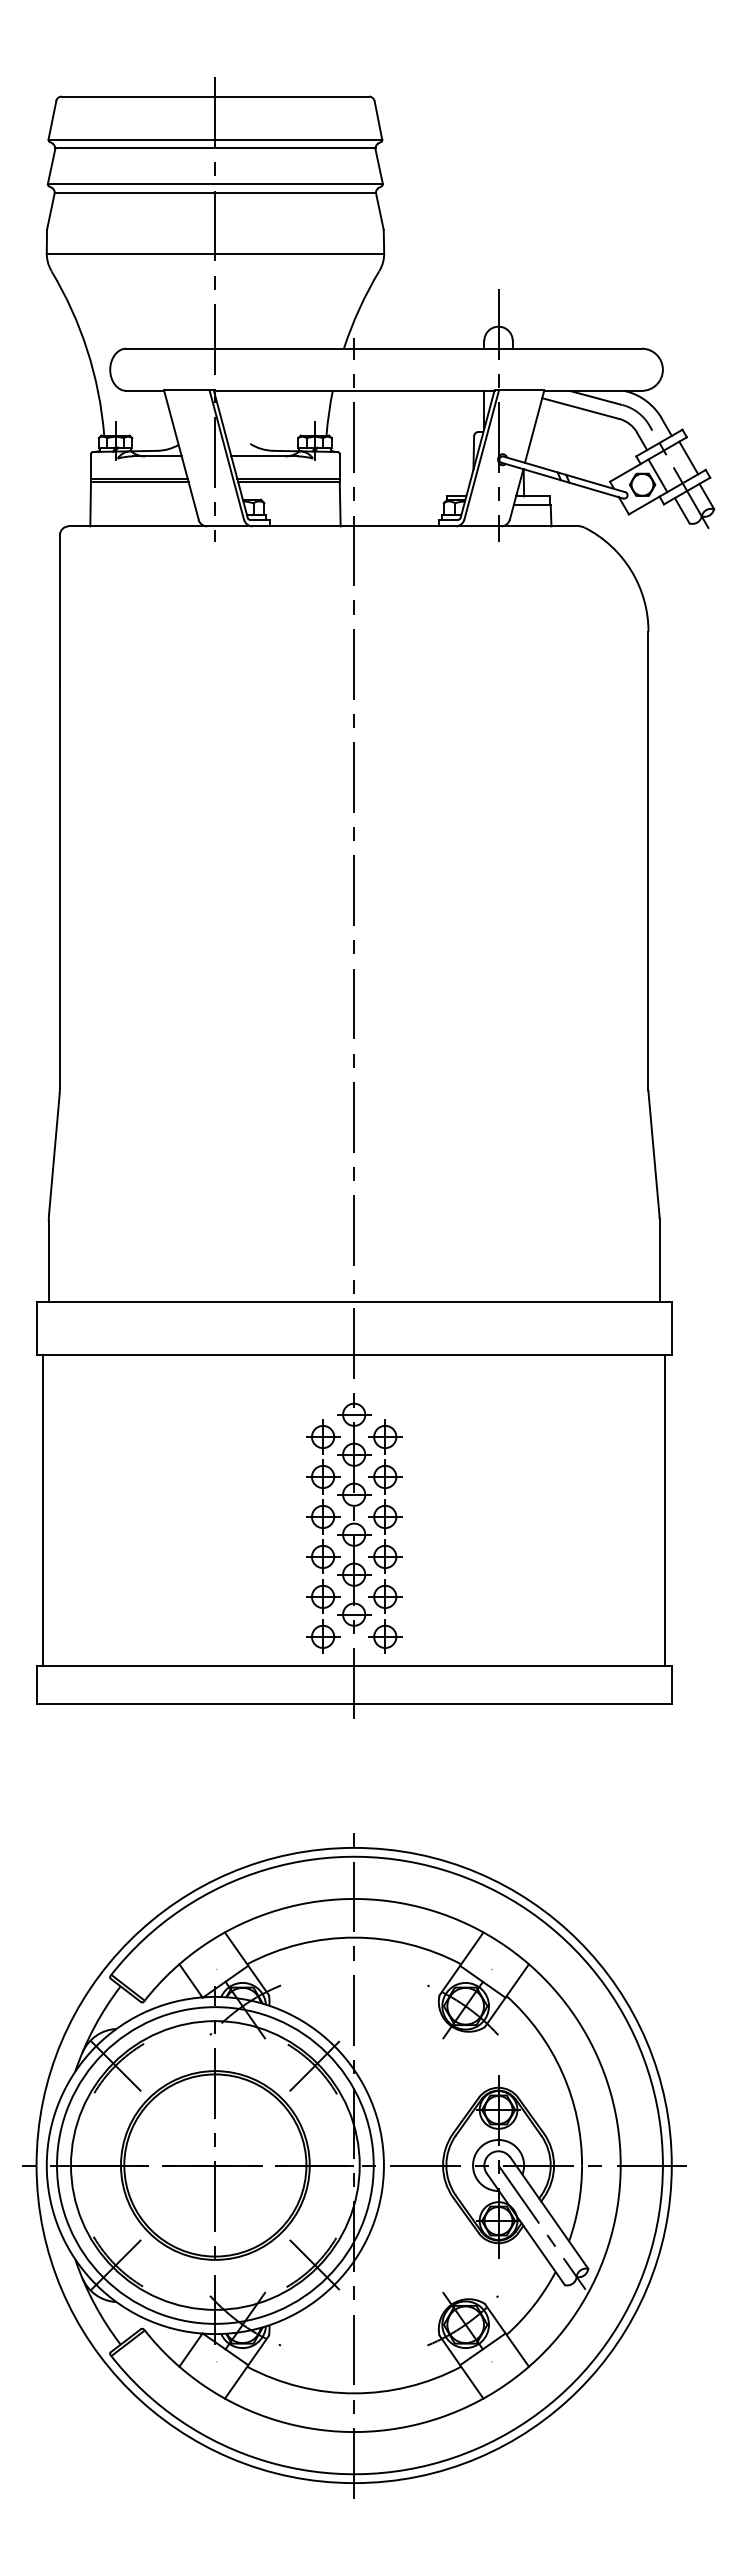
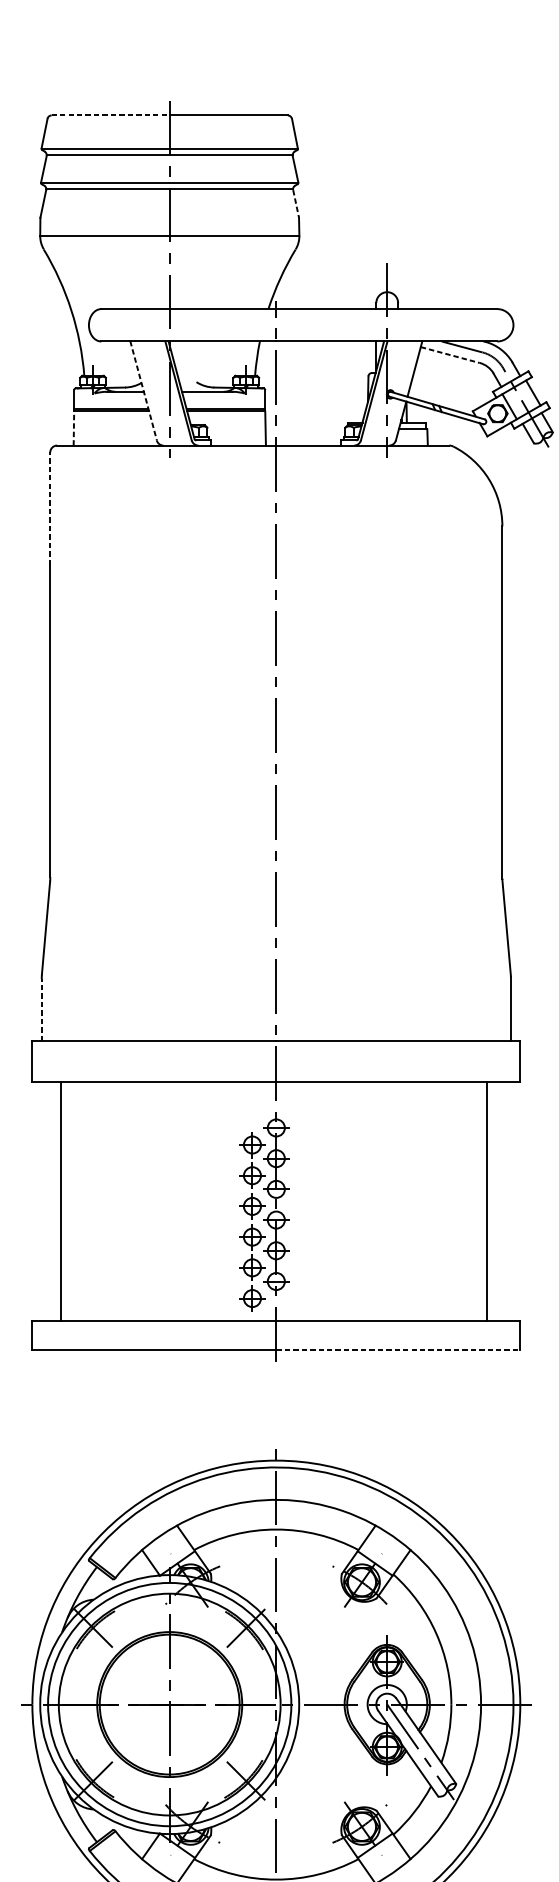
line: (138, 96) -> (110, 115), solid -> dashed
line: (380, 212) -> (296, 204), solid -> dashed
line: (580, 408) -> (450, 355), solid -> dashed
line: (181, 455) -> (143, 391), solid -> dashed
line: (90, 503) -> (73, 428), solid -> dashed
line: (59, 608) -> (49, 508), solid -> dashed
line: (48, 1260) -> (41, 1009), solid -> dashed
line: (43, 1509) -> (61, 1200), moved
line: (665, 1509) -> (487, 1200), moved
part: (385, 1536) -> (300, 1221), removed
line: (513, 1703) -> (398, 1349), solid -> dashed

